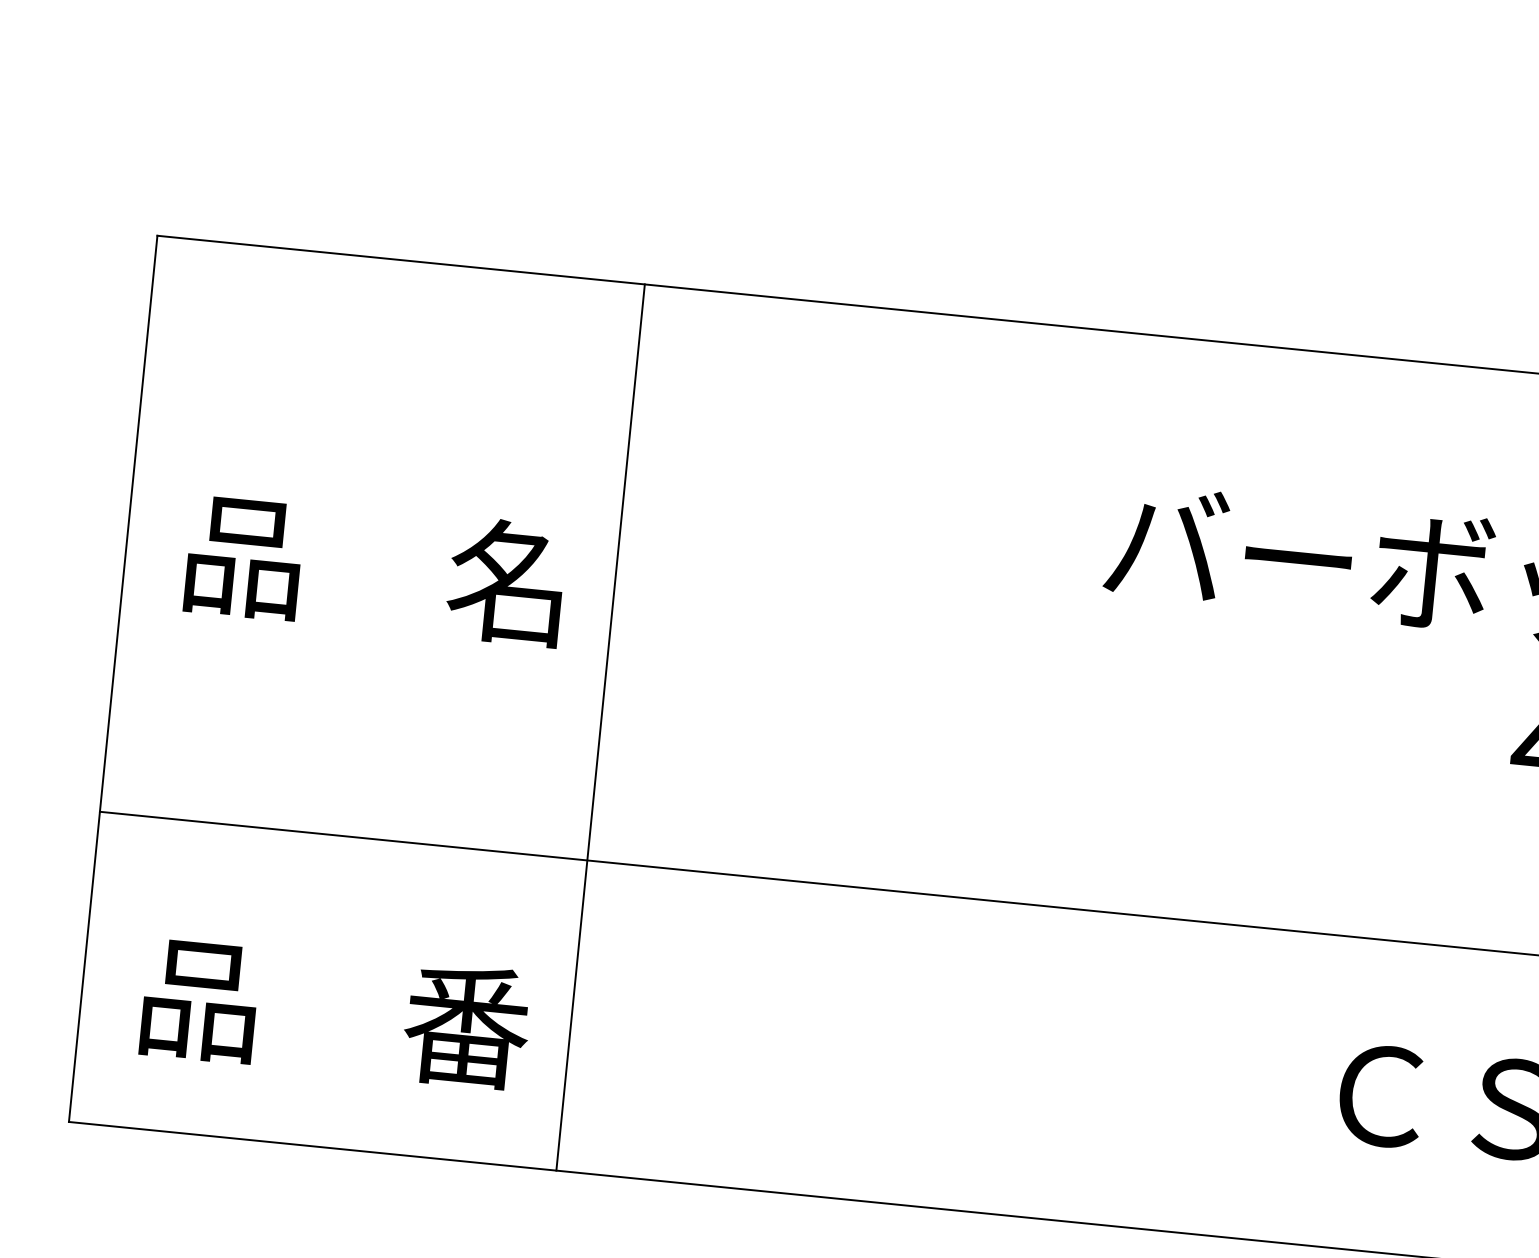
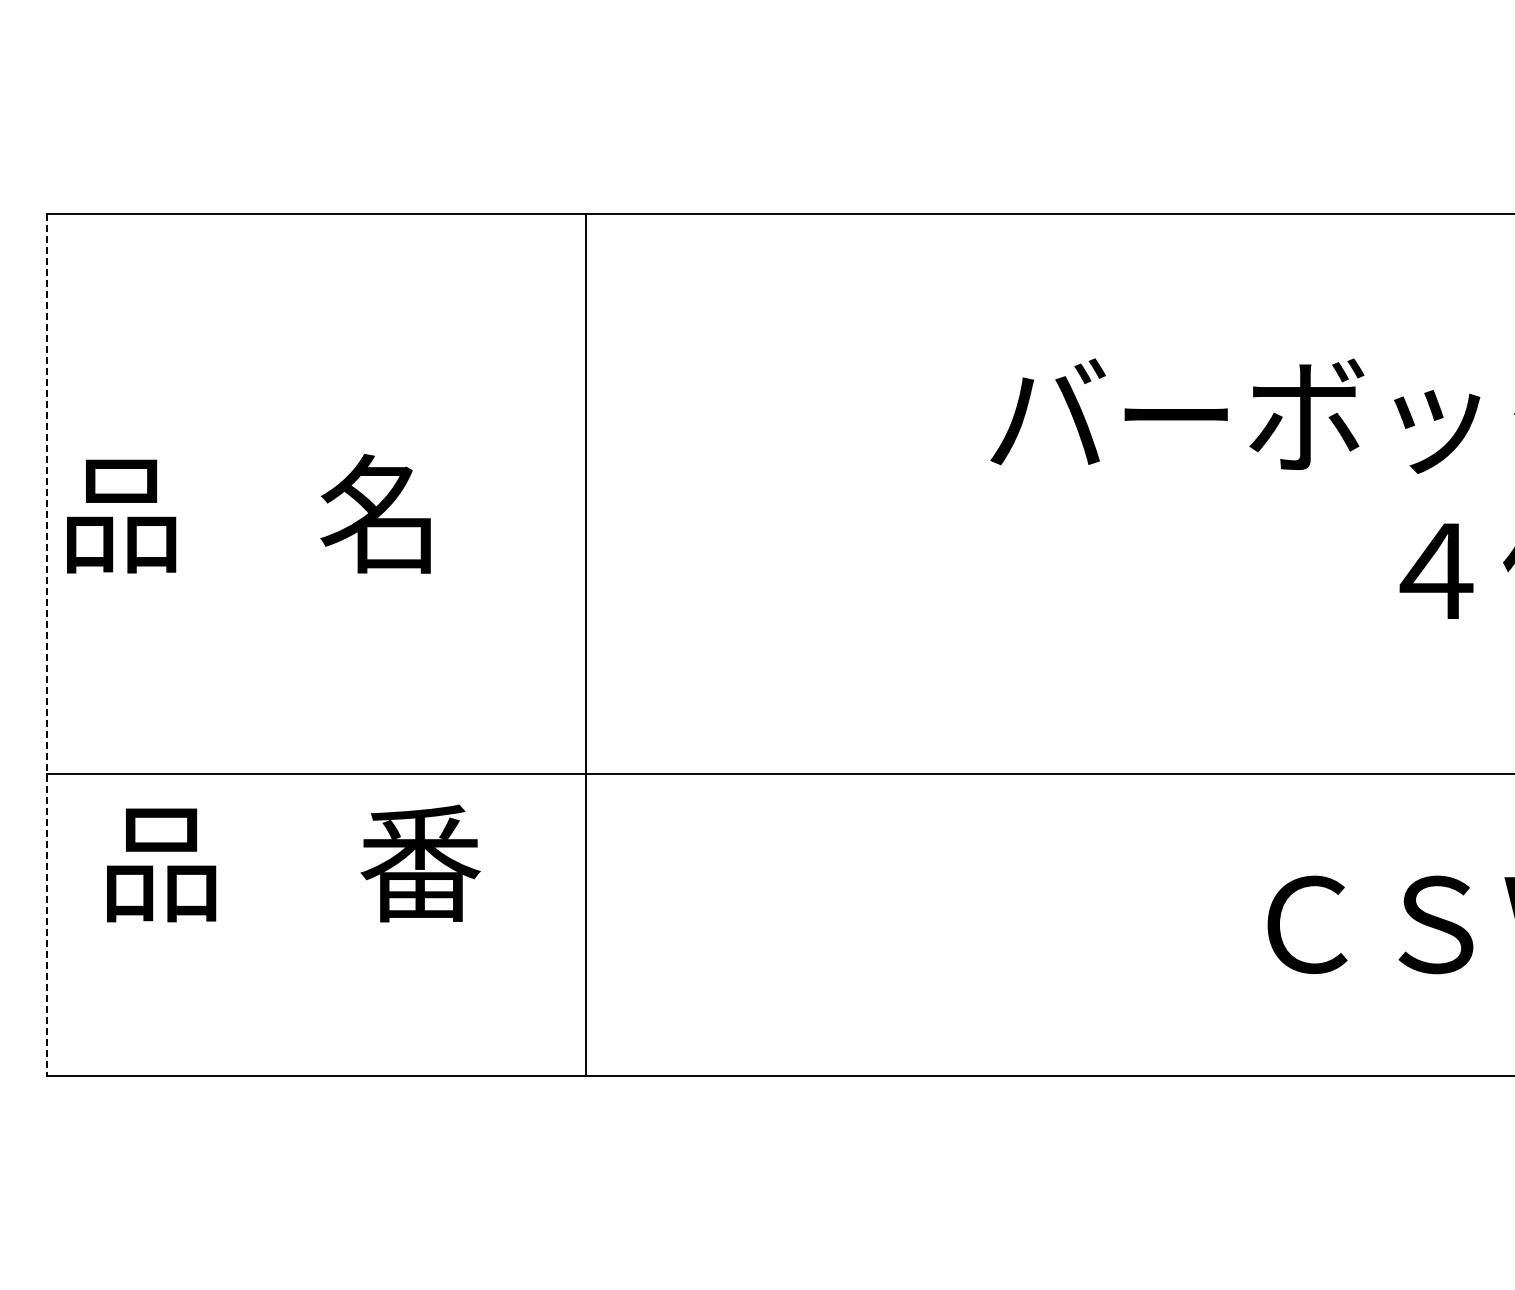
text: (375, 568) -> (248, 513), moved
line: (112, 679) -> (46, 645), solid -> dashed
line: (600, 726) -> (585, 644), moved
text: (336, 1013) -> (293, 863), moved

